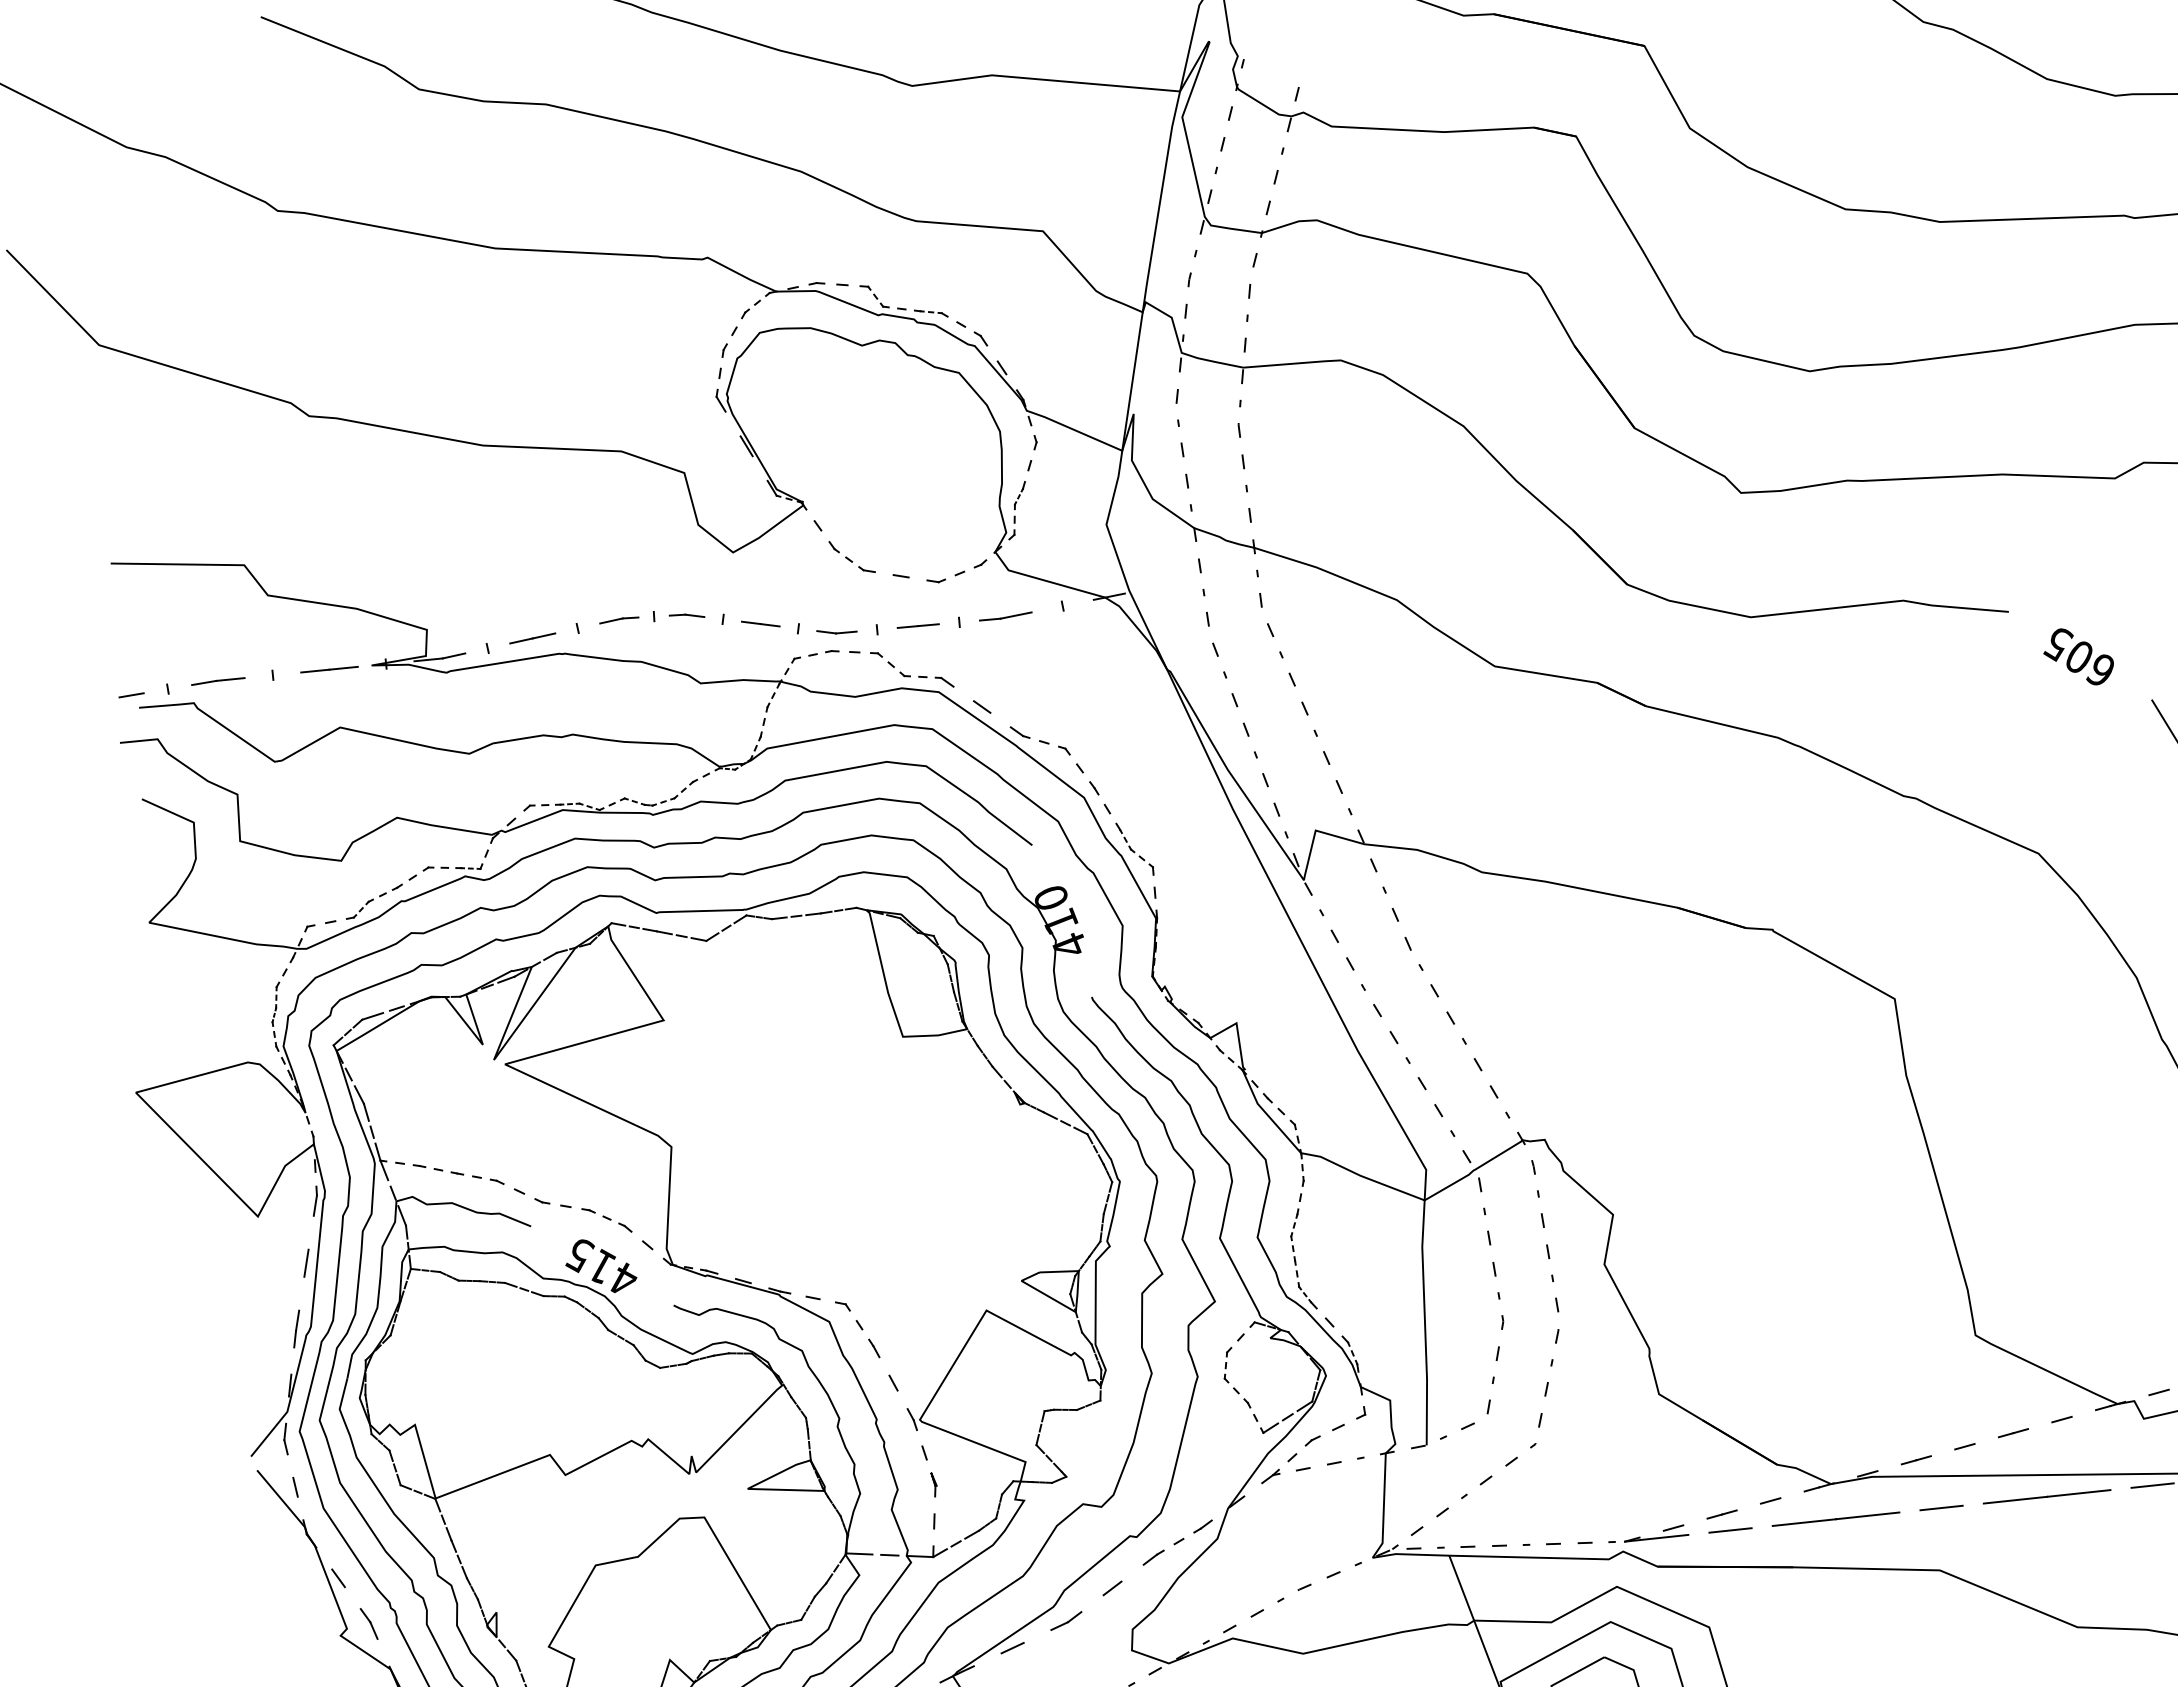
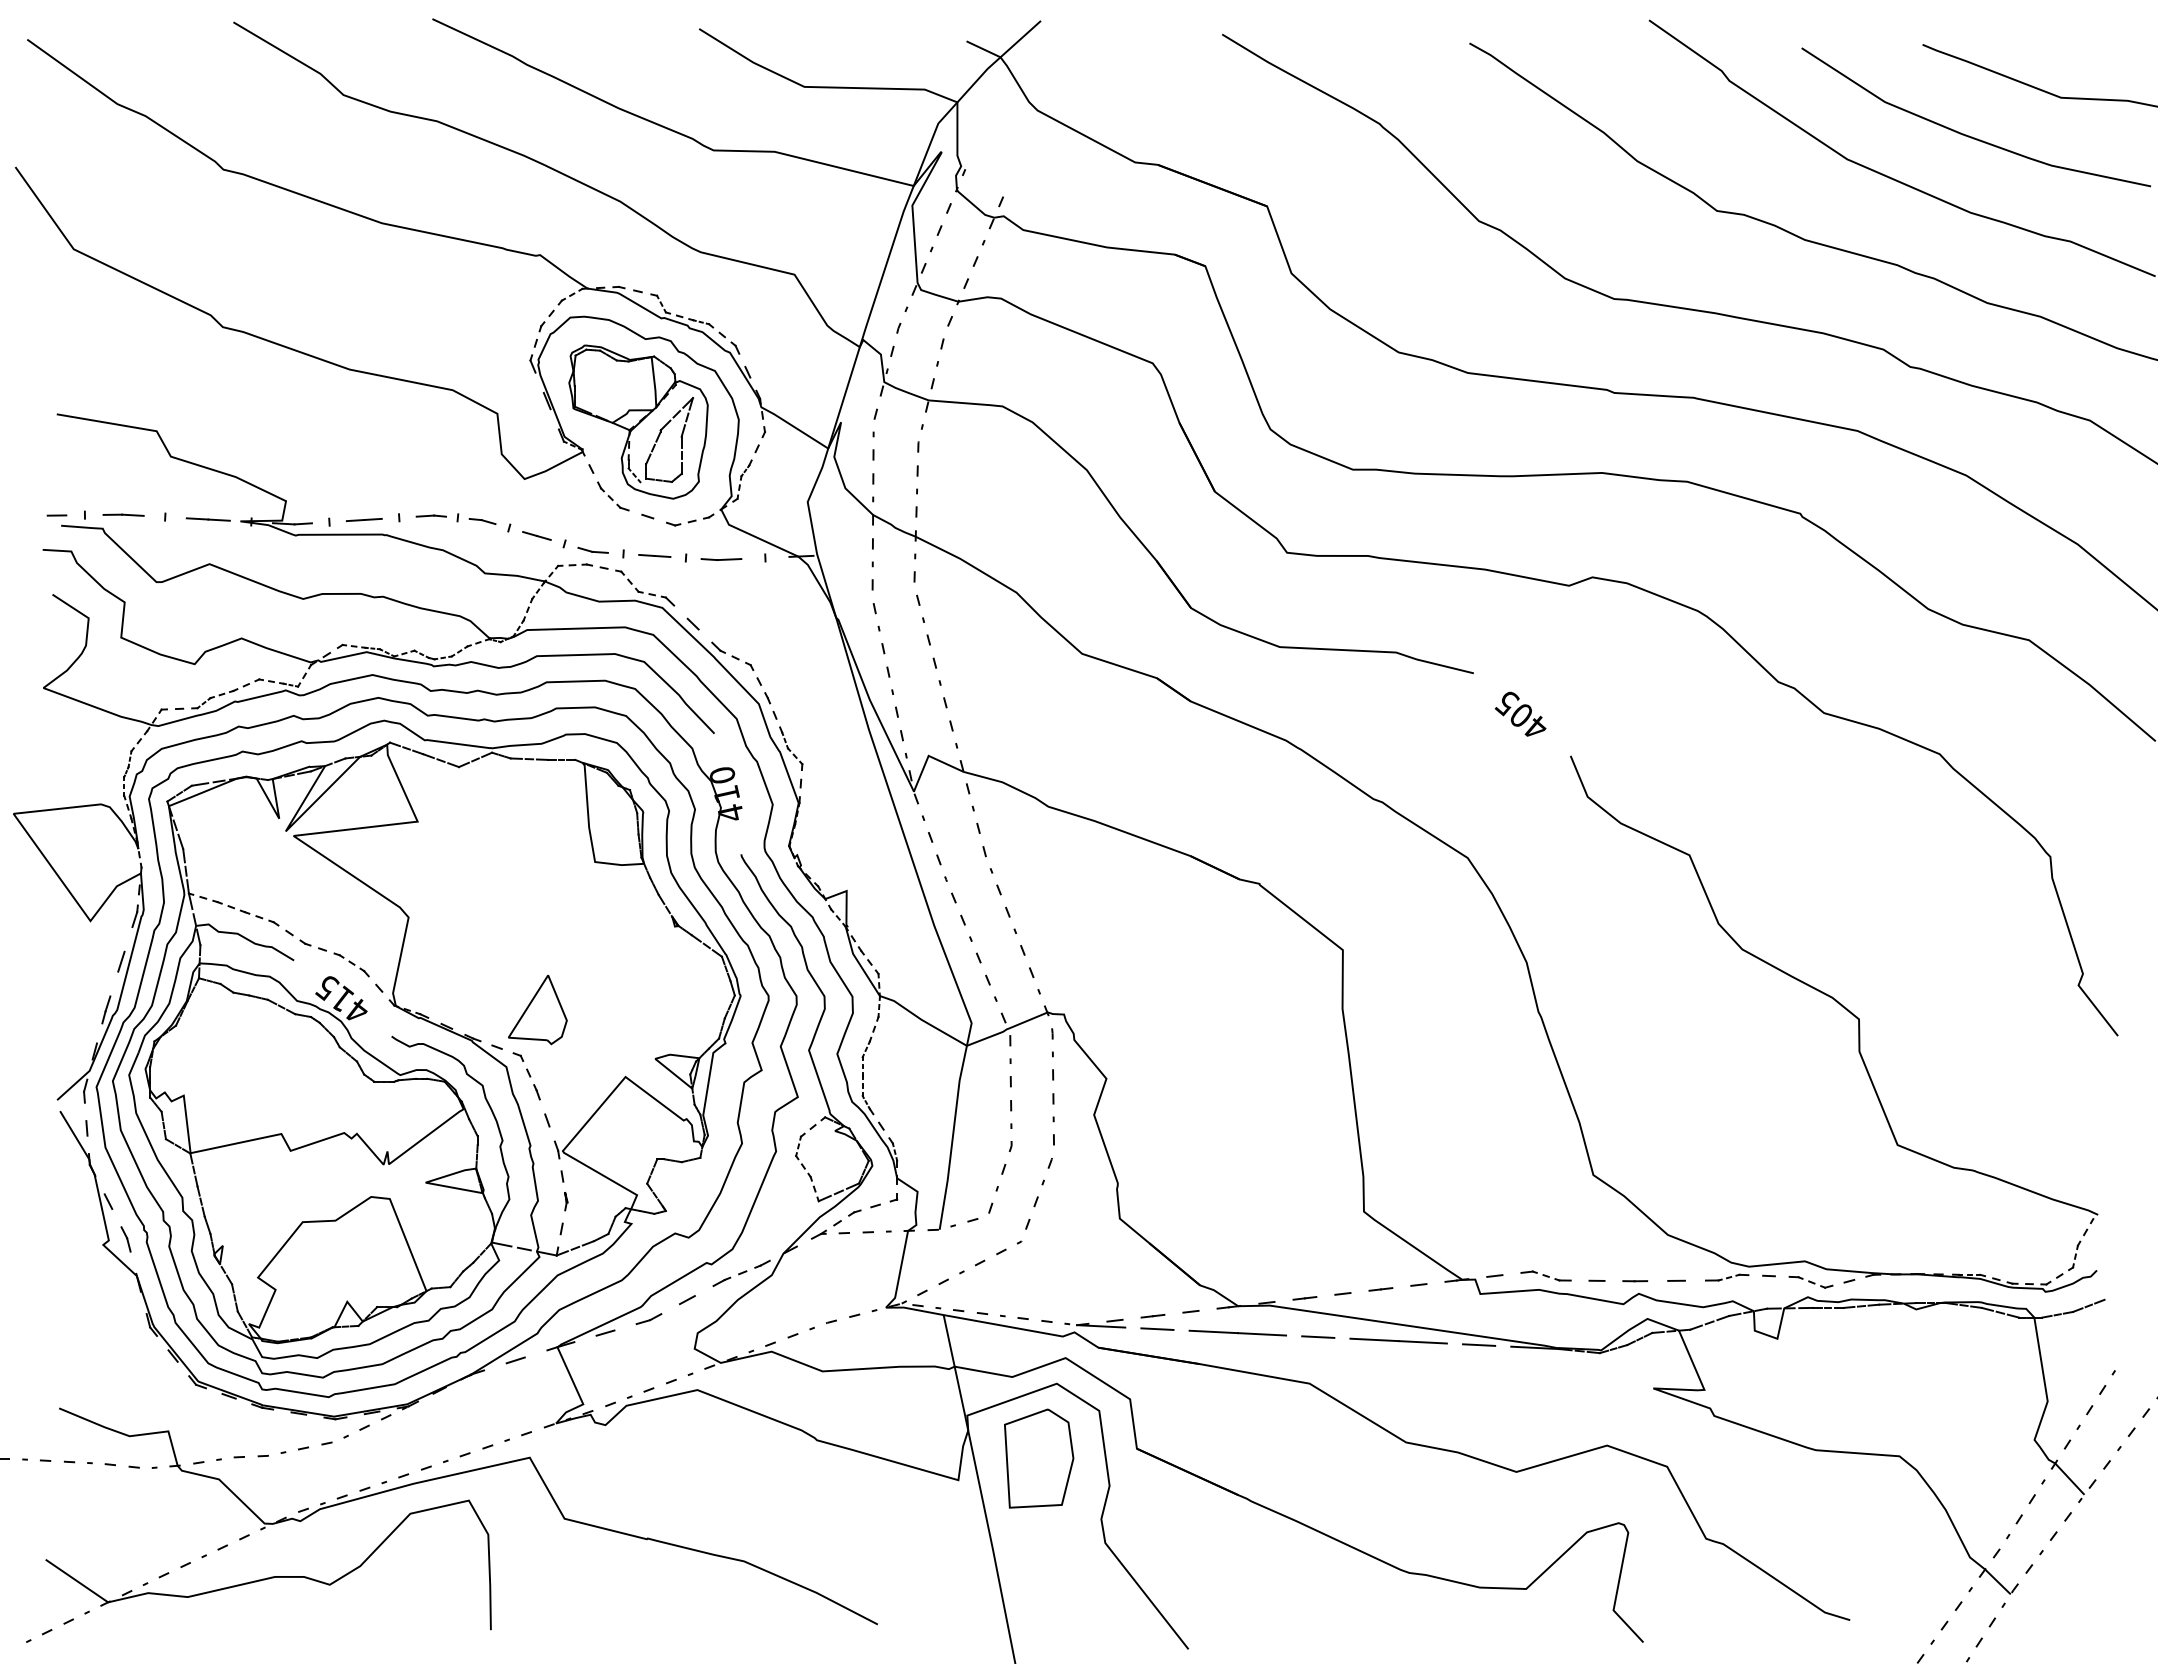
part: (869, 454) -> (638, 421), added
text: (2099, 668) -> (1535, 726), 605 -> 405
part: (858, 1241) -> (537, 1010), added

